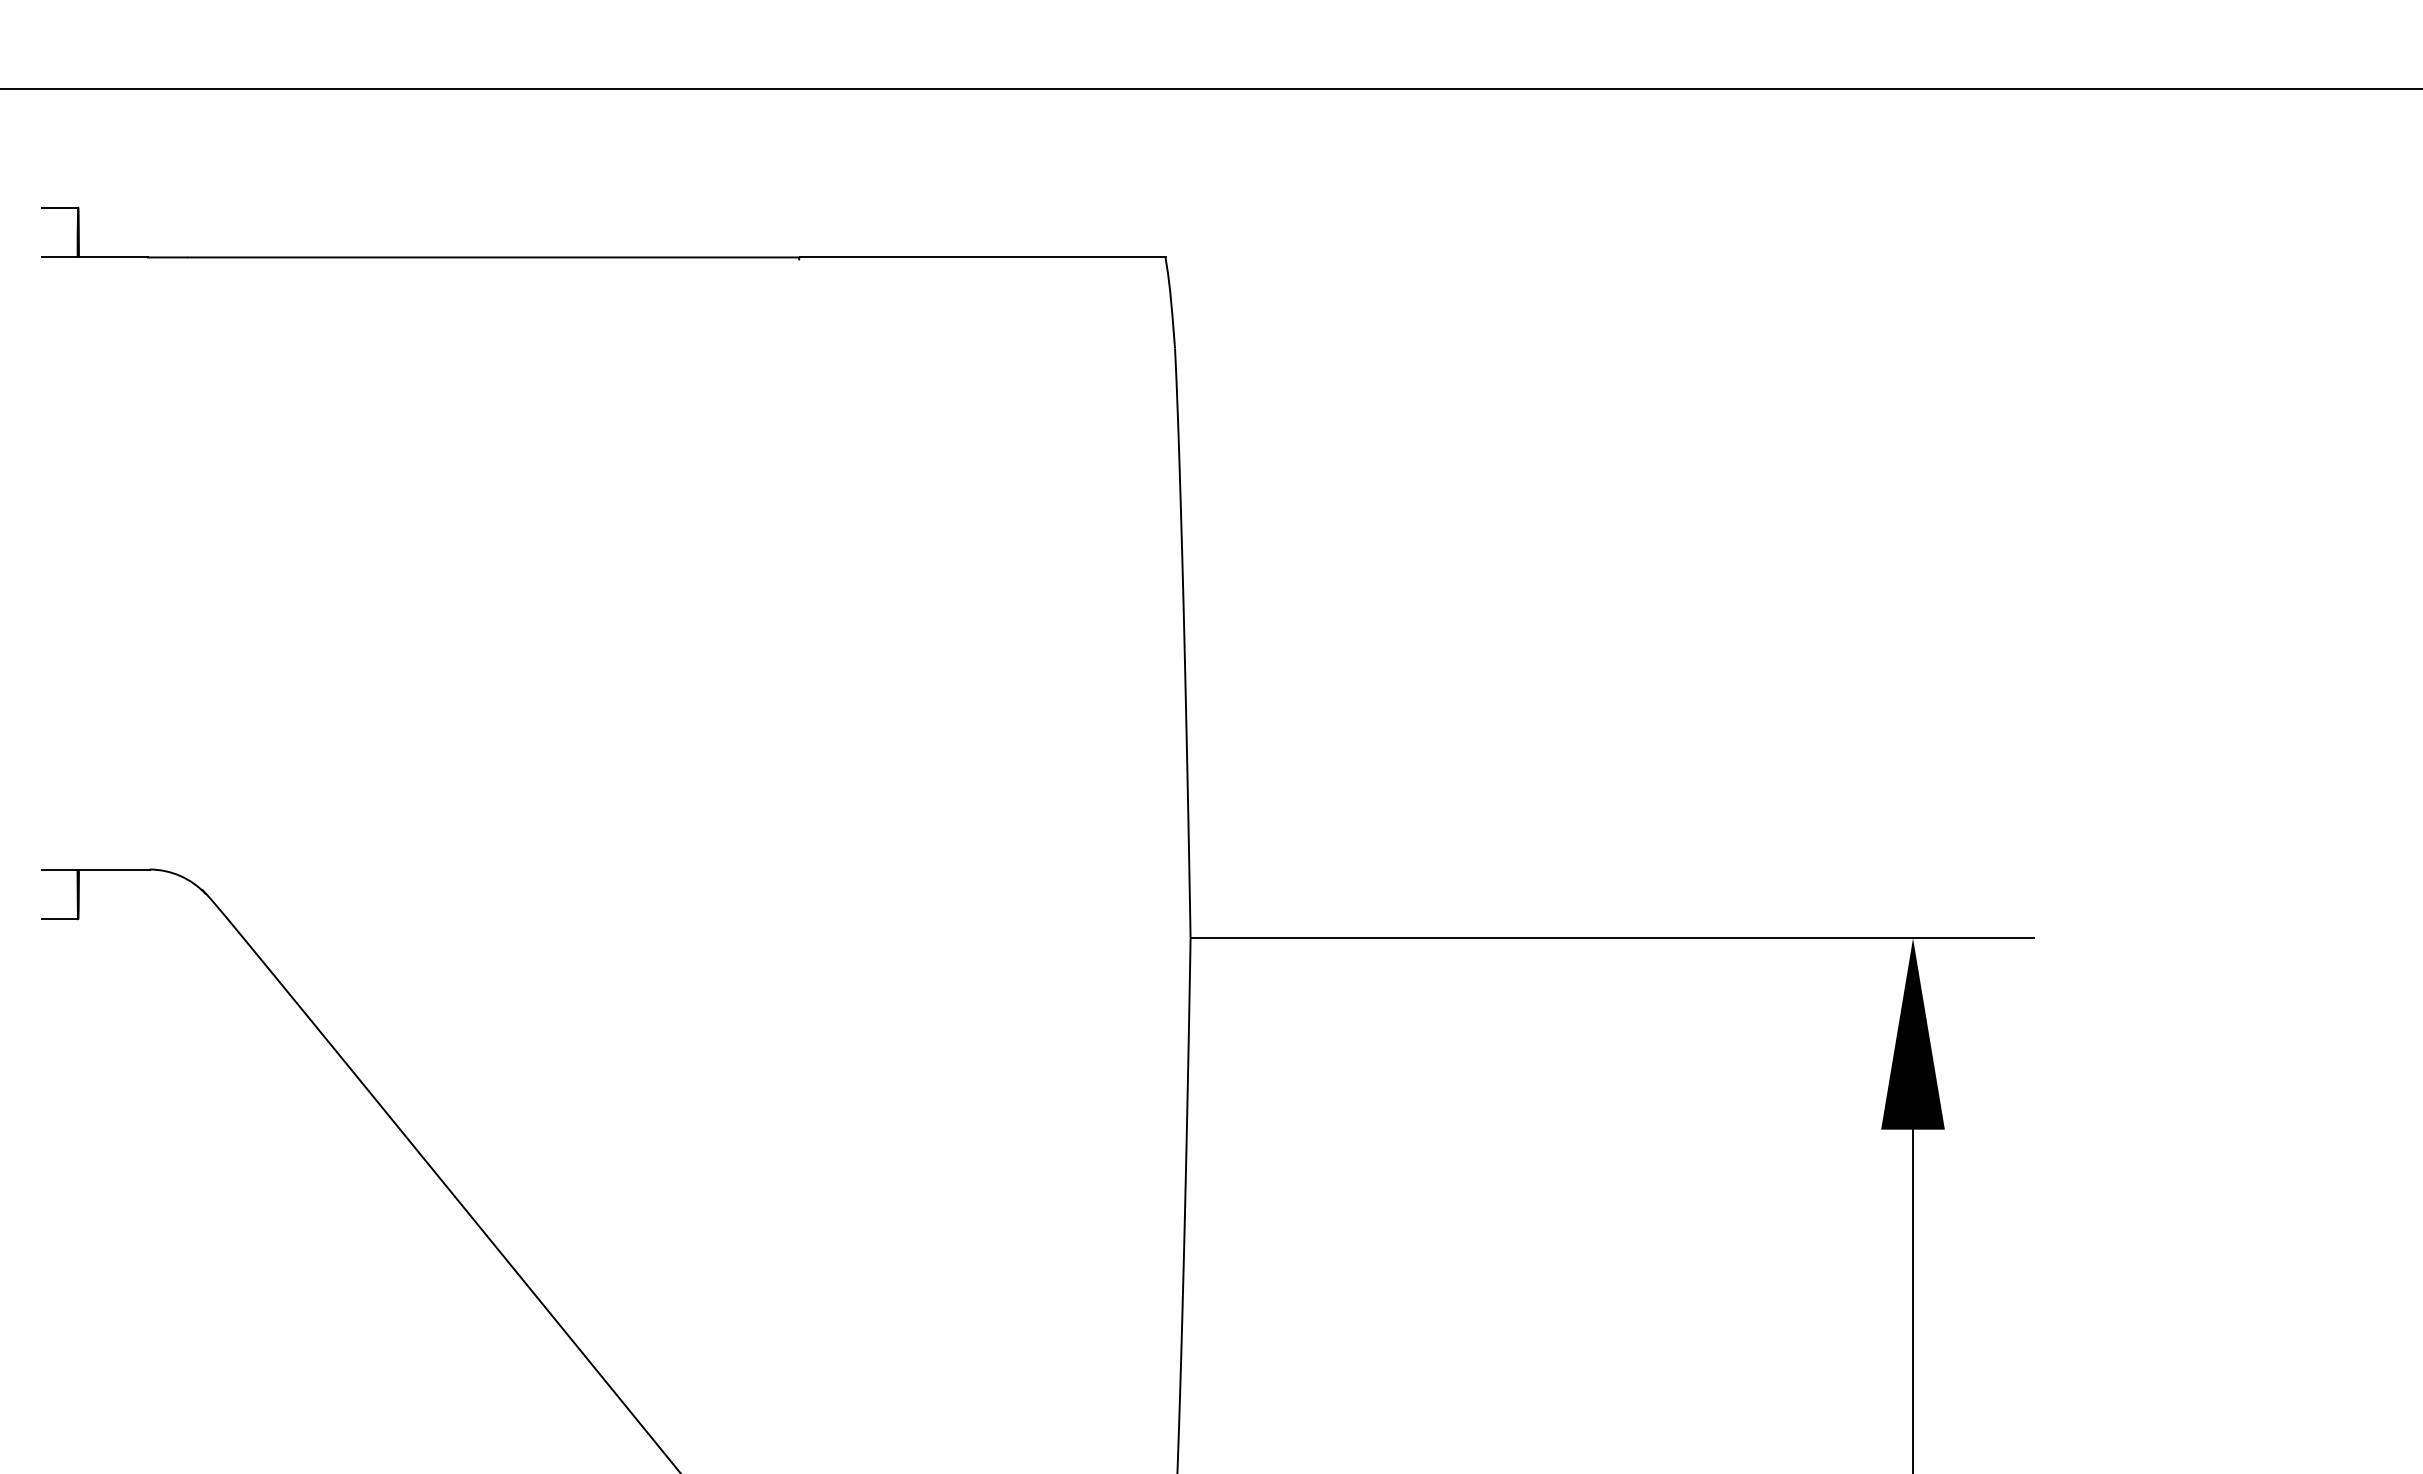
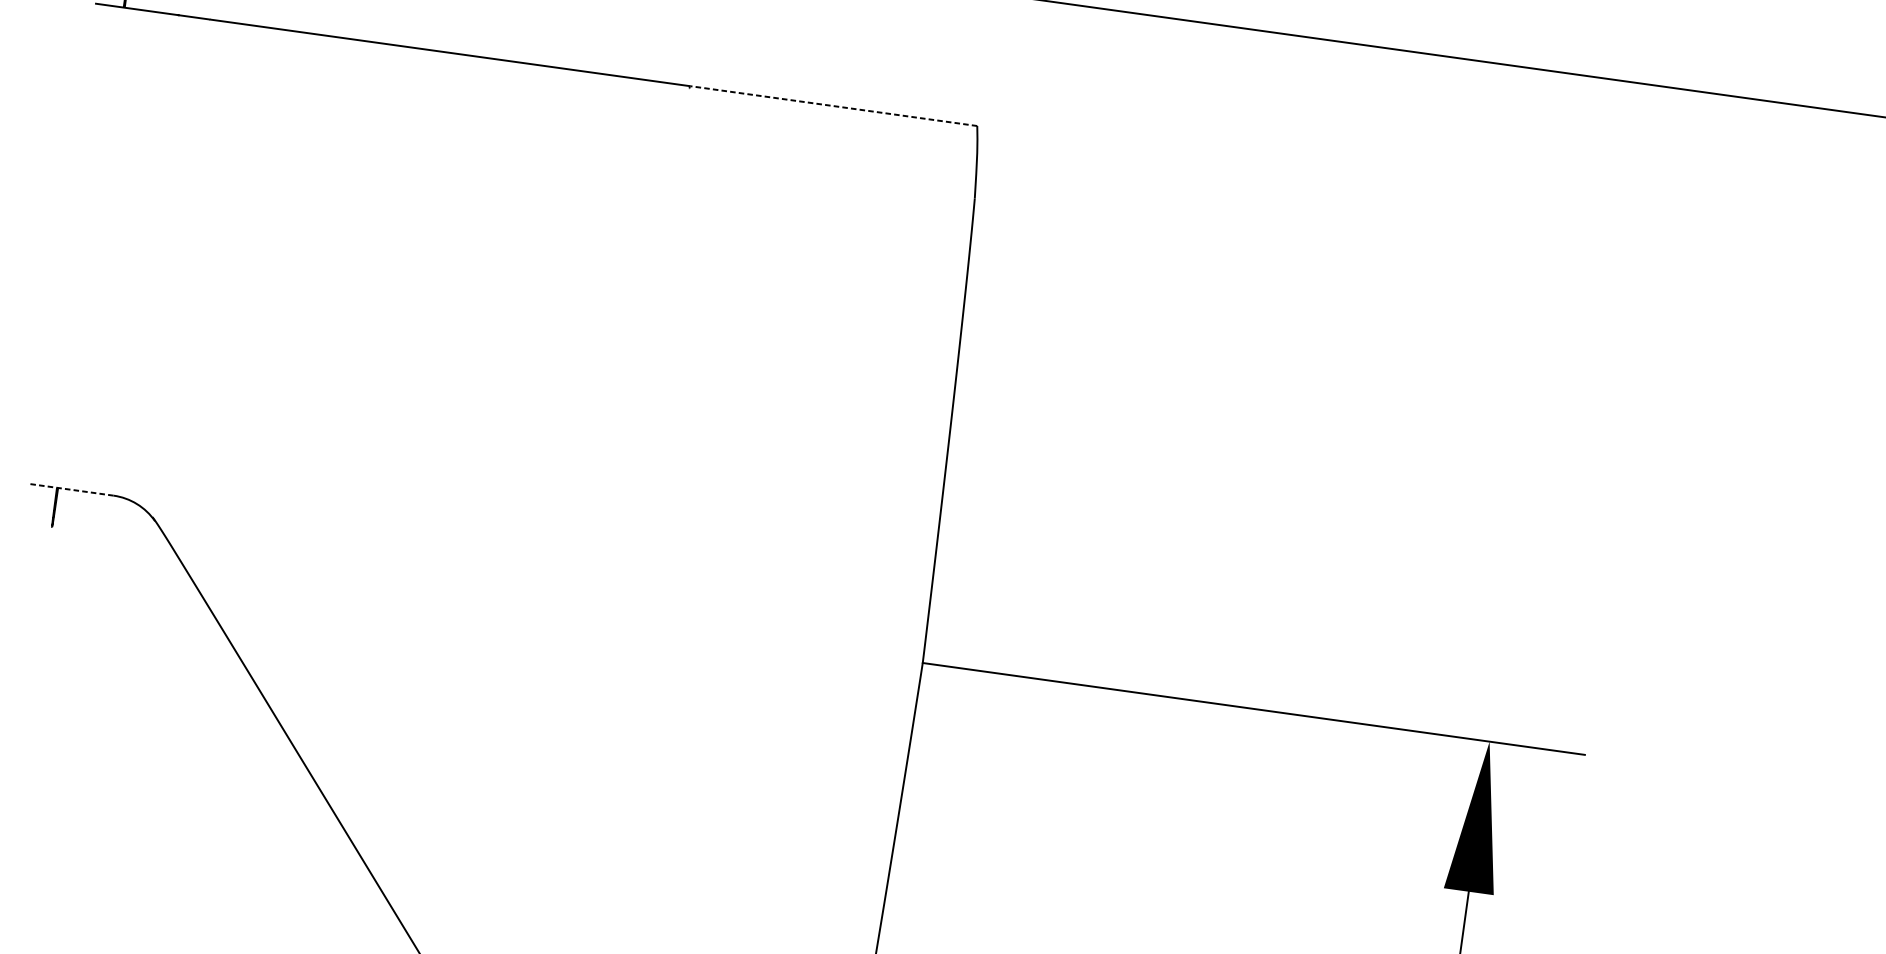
line: (982, 257) -> (833, 106), solid -> dashed
line: (95, 869) -> (71, 489), solid -> dashed
line: (59, 919) -> (37, 525), removed

